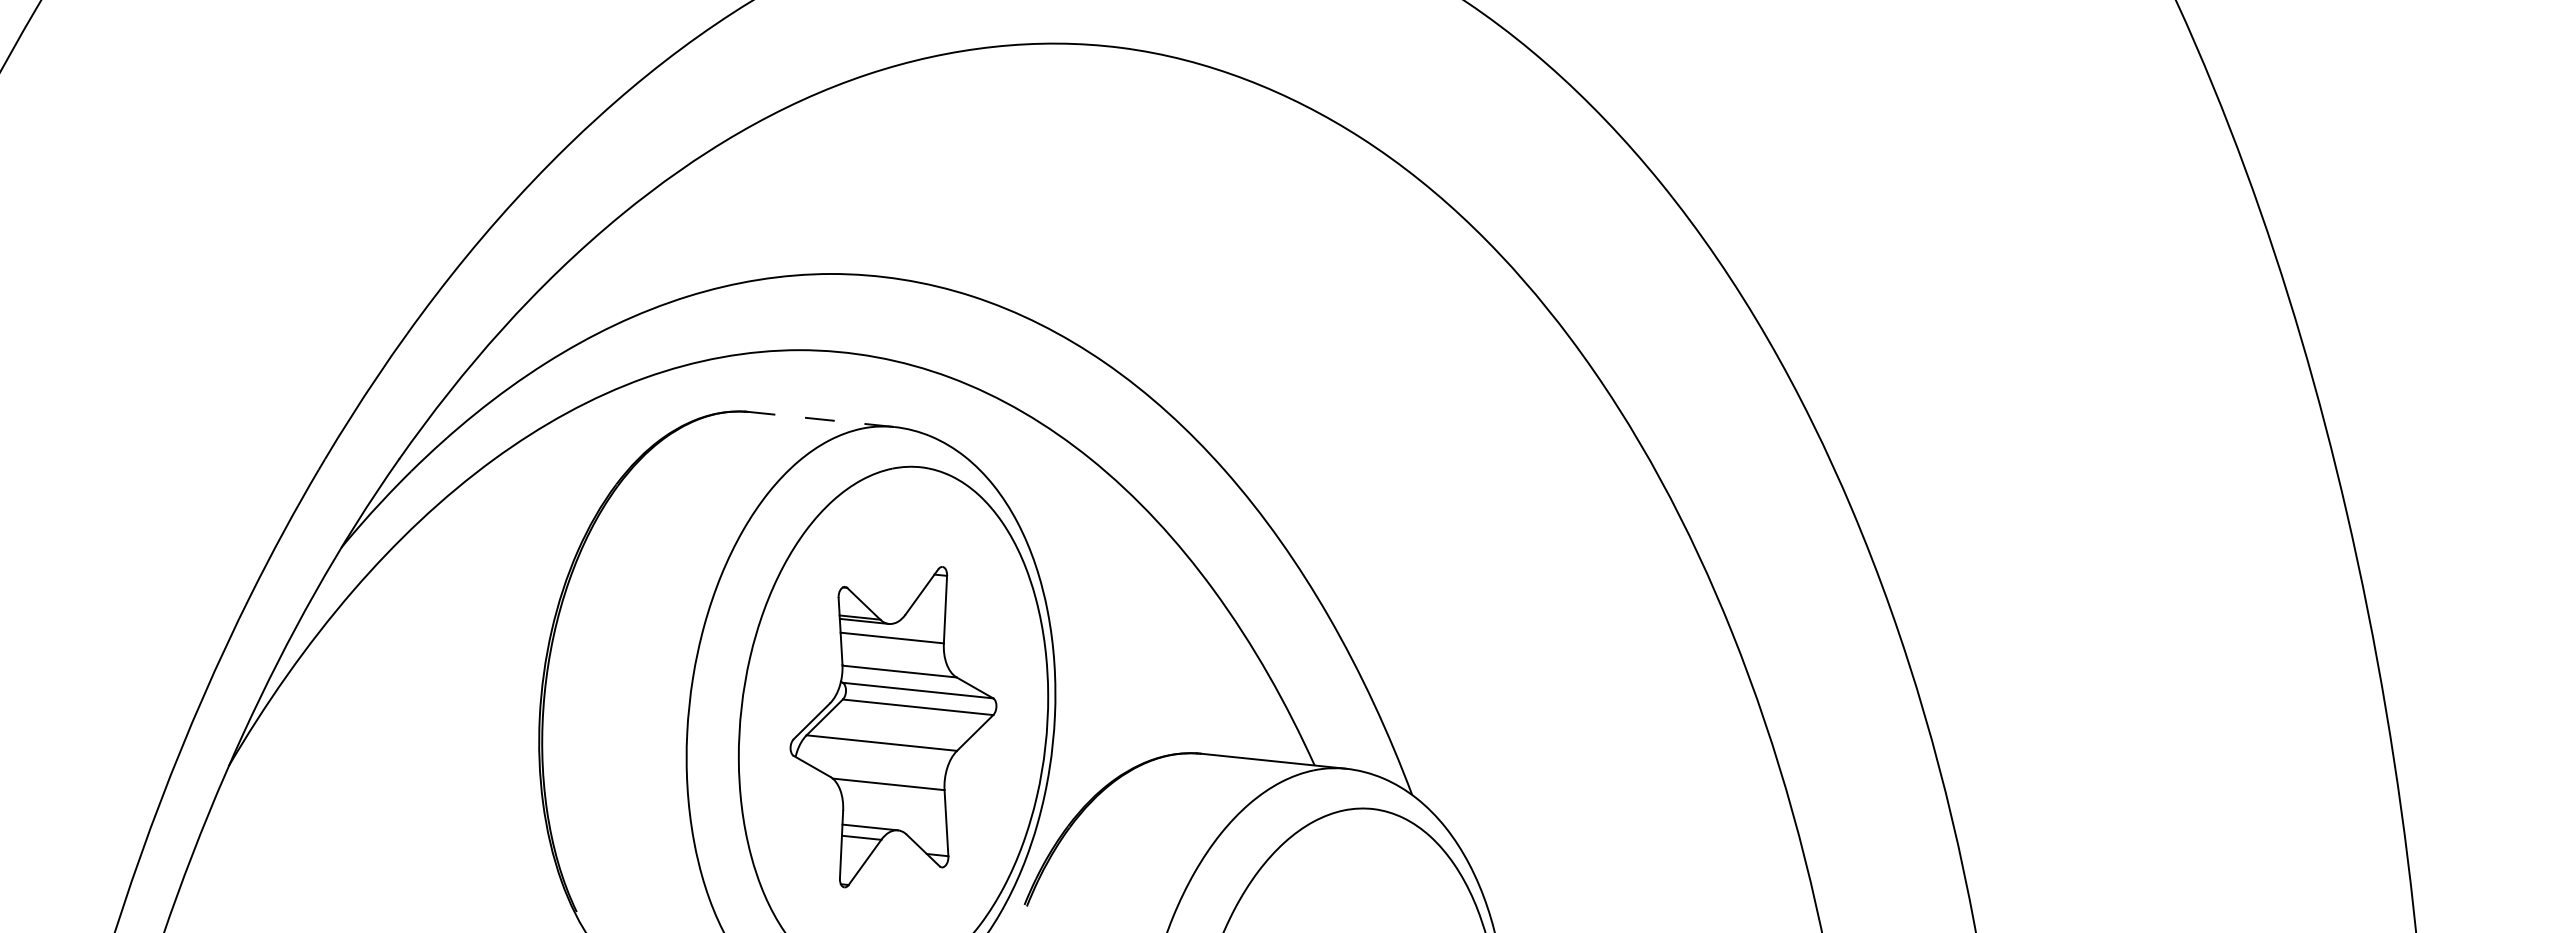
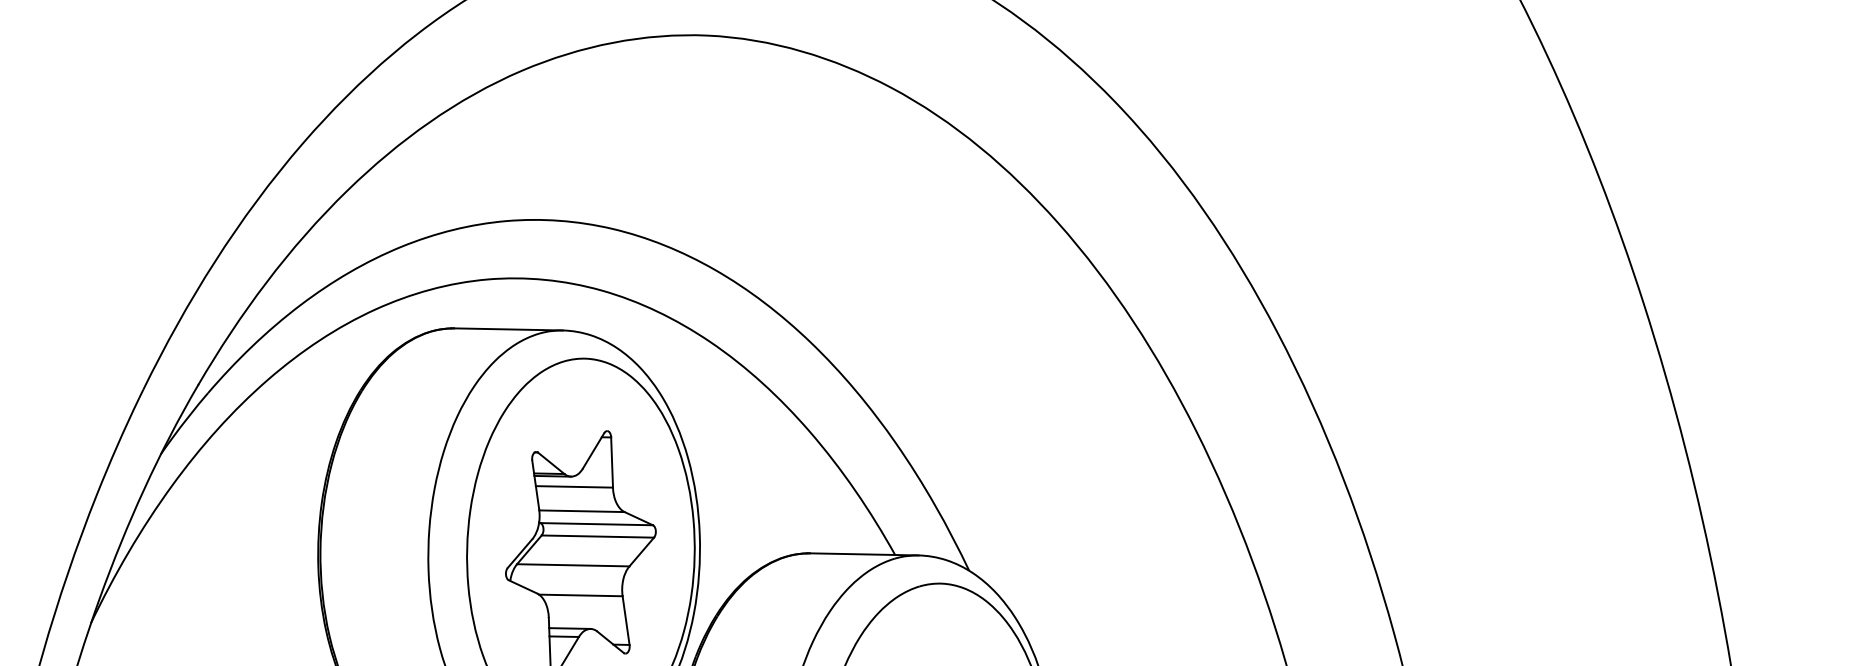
line: (821, 419) -> (508, 329), dashed -> solid

